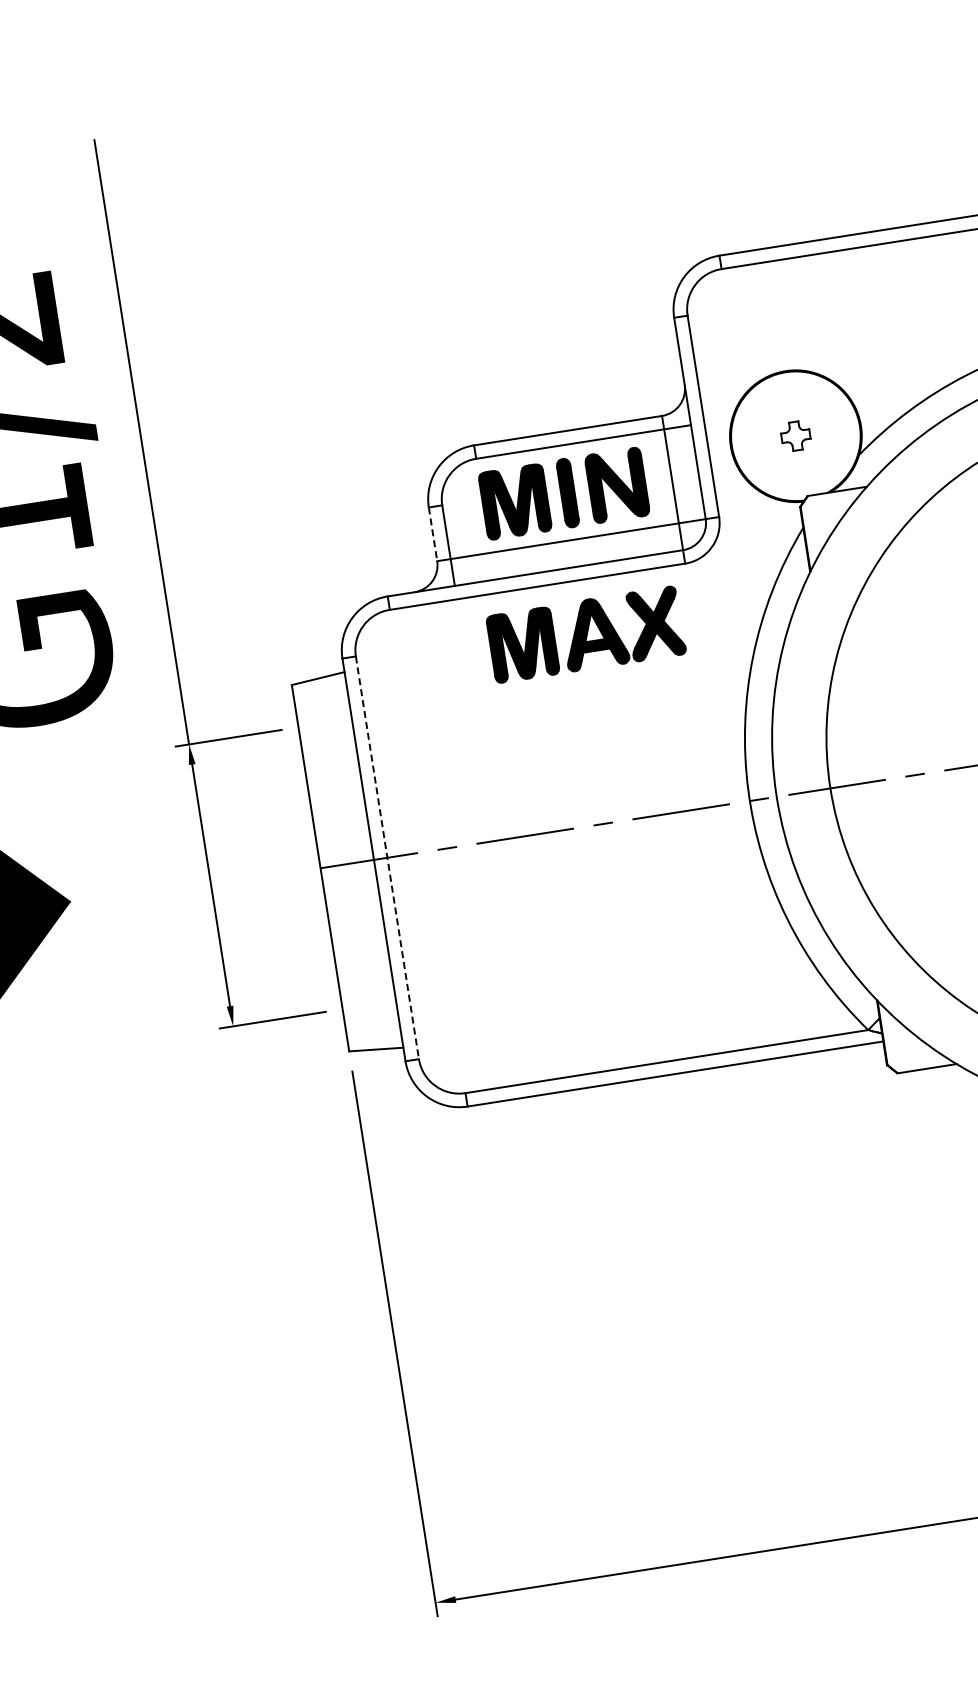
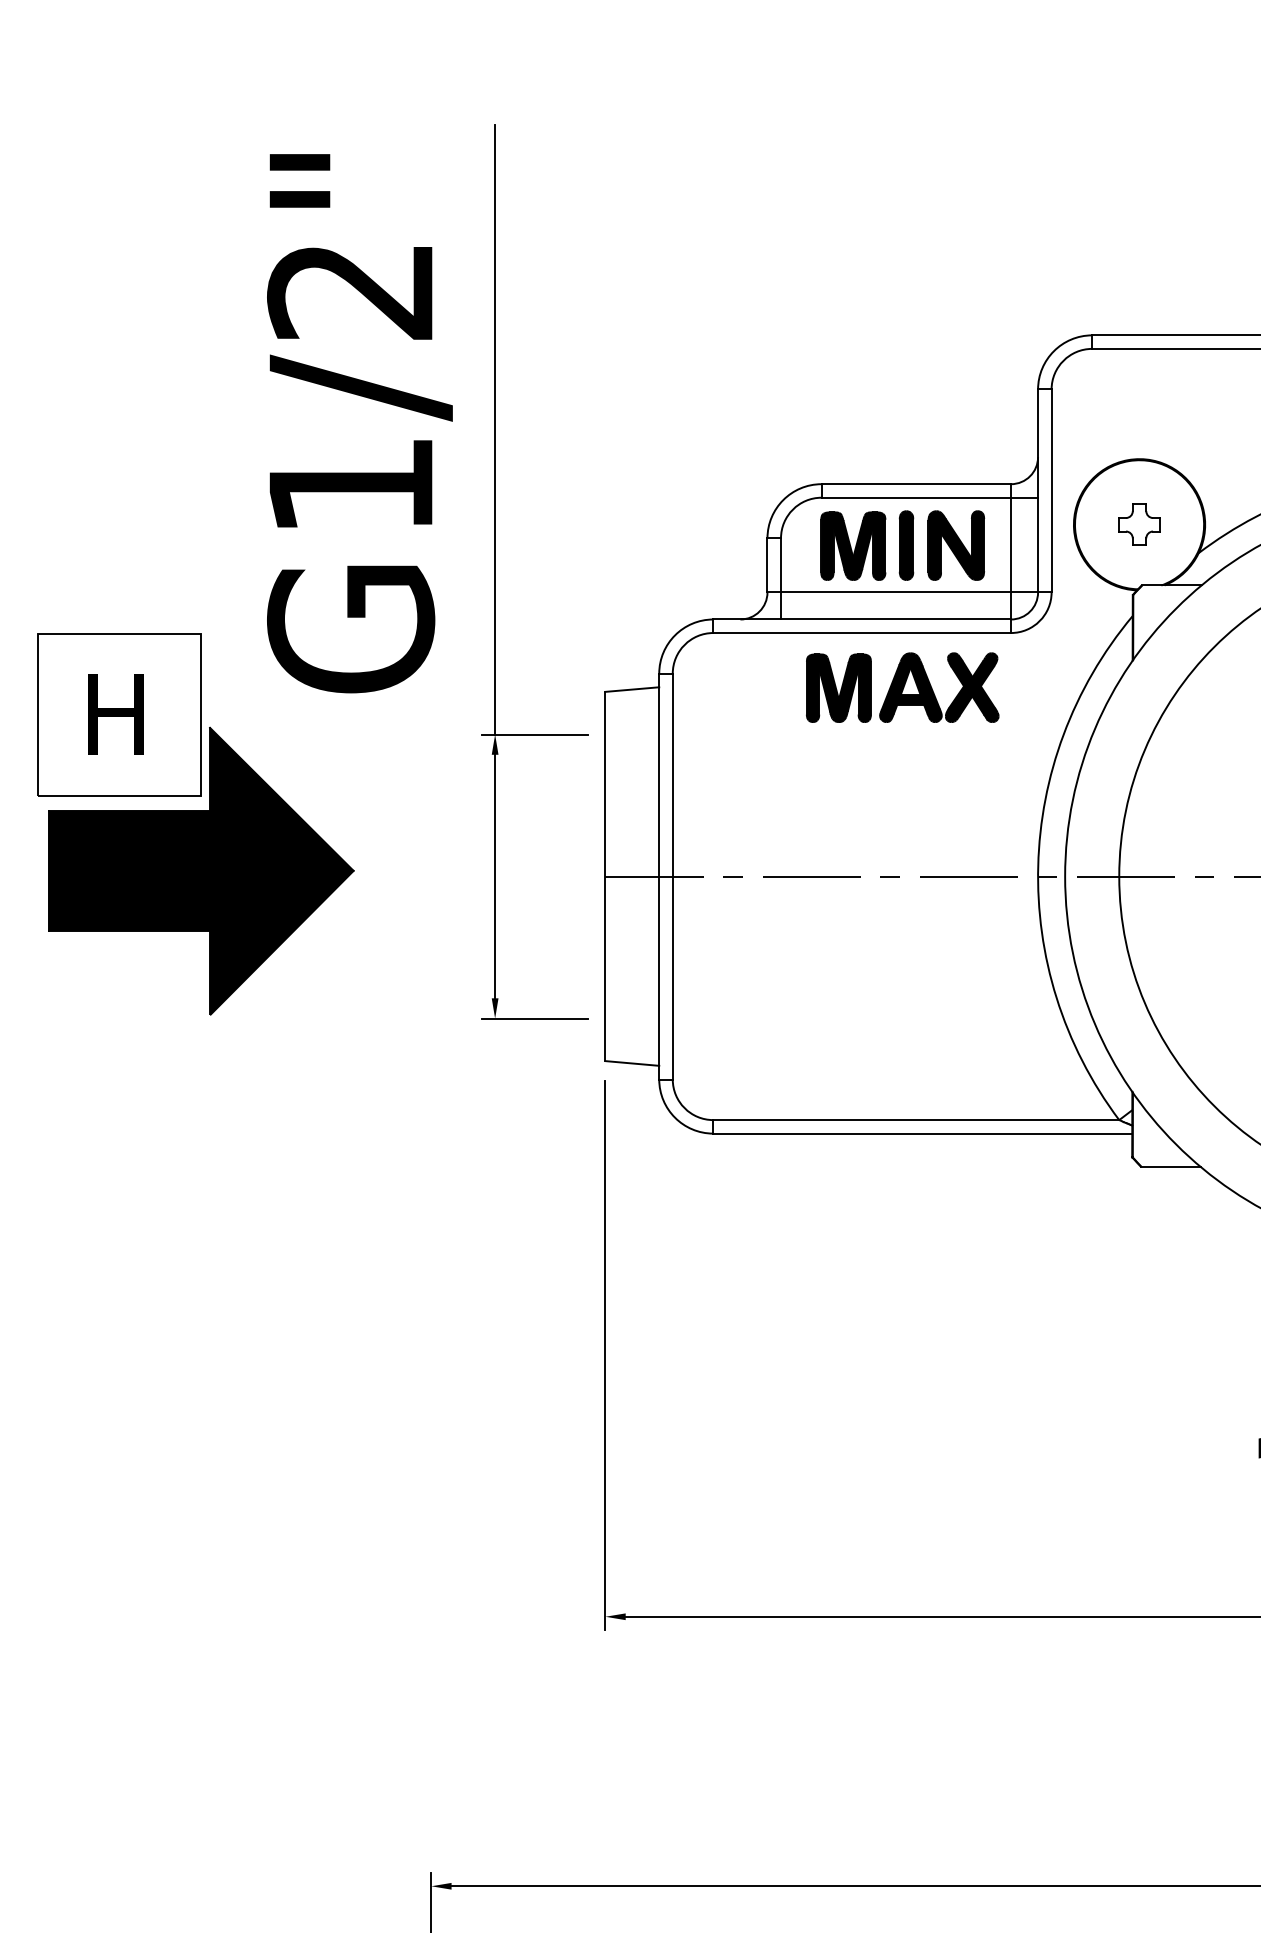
part: (795, 435) -> (1139, 524), size x1.43
line: (433, 534) -> (767, 565), dashed -> solid
line: (387, 857) -> (672, 876), dashed -> solid

